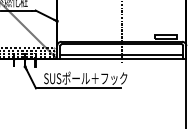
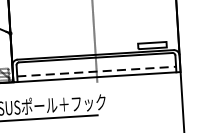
line: (122, 54) -> (97, 71), solid -> dashed

